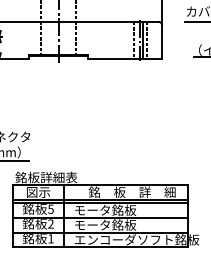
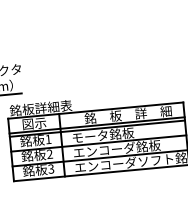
text: (50, 208) -> (47, 138), 5 -> 1
text: (117, 224) -> (116, 148), モータ銘板 -> エンコーダ銘板
text: (50, 238) -> (50, 168), 1 -> 3

